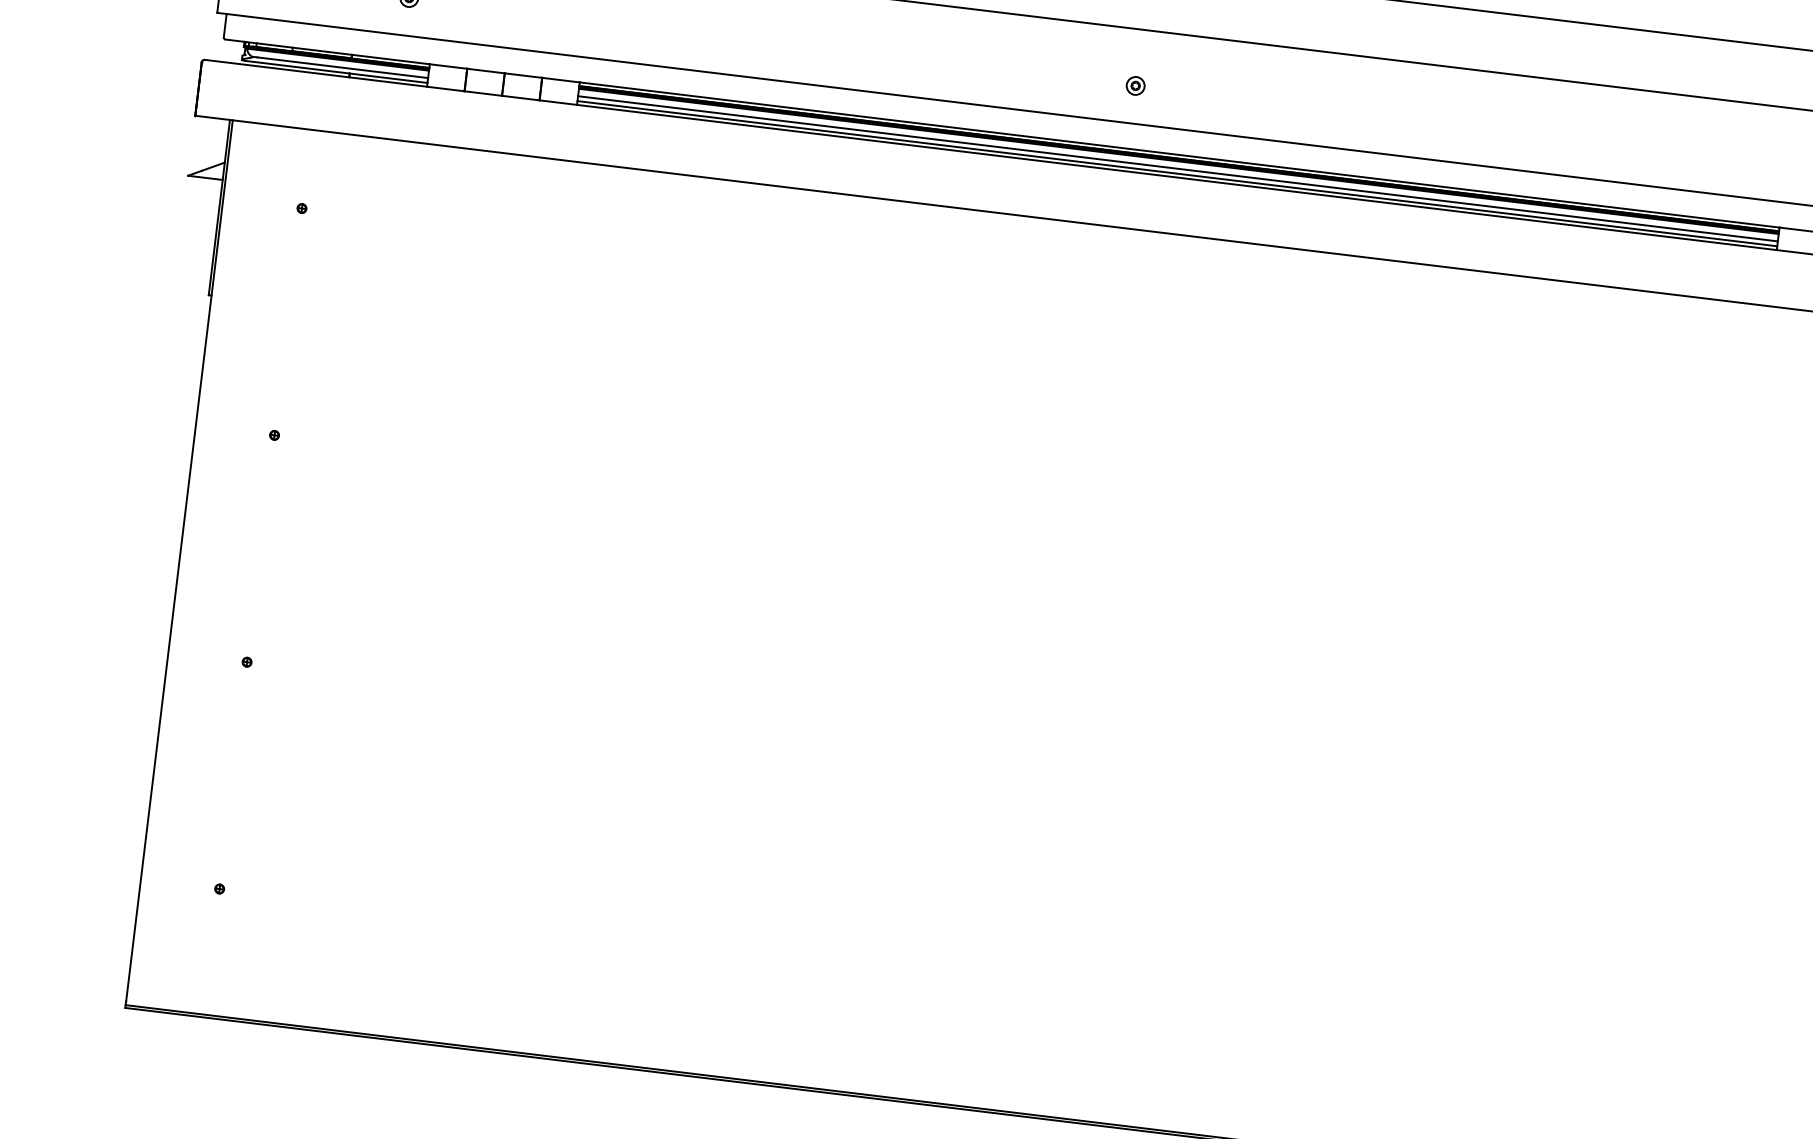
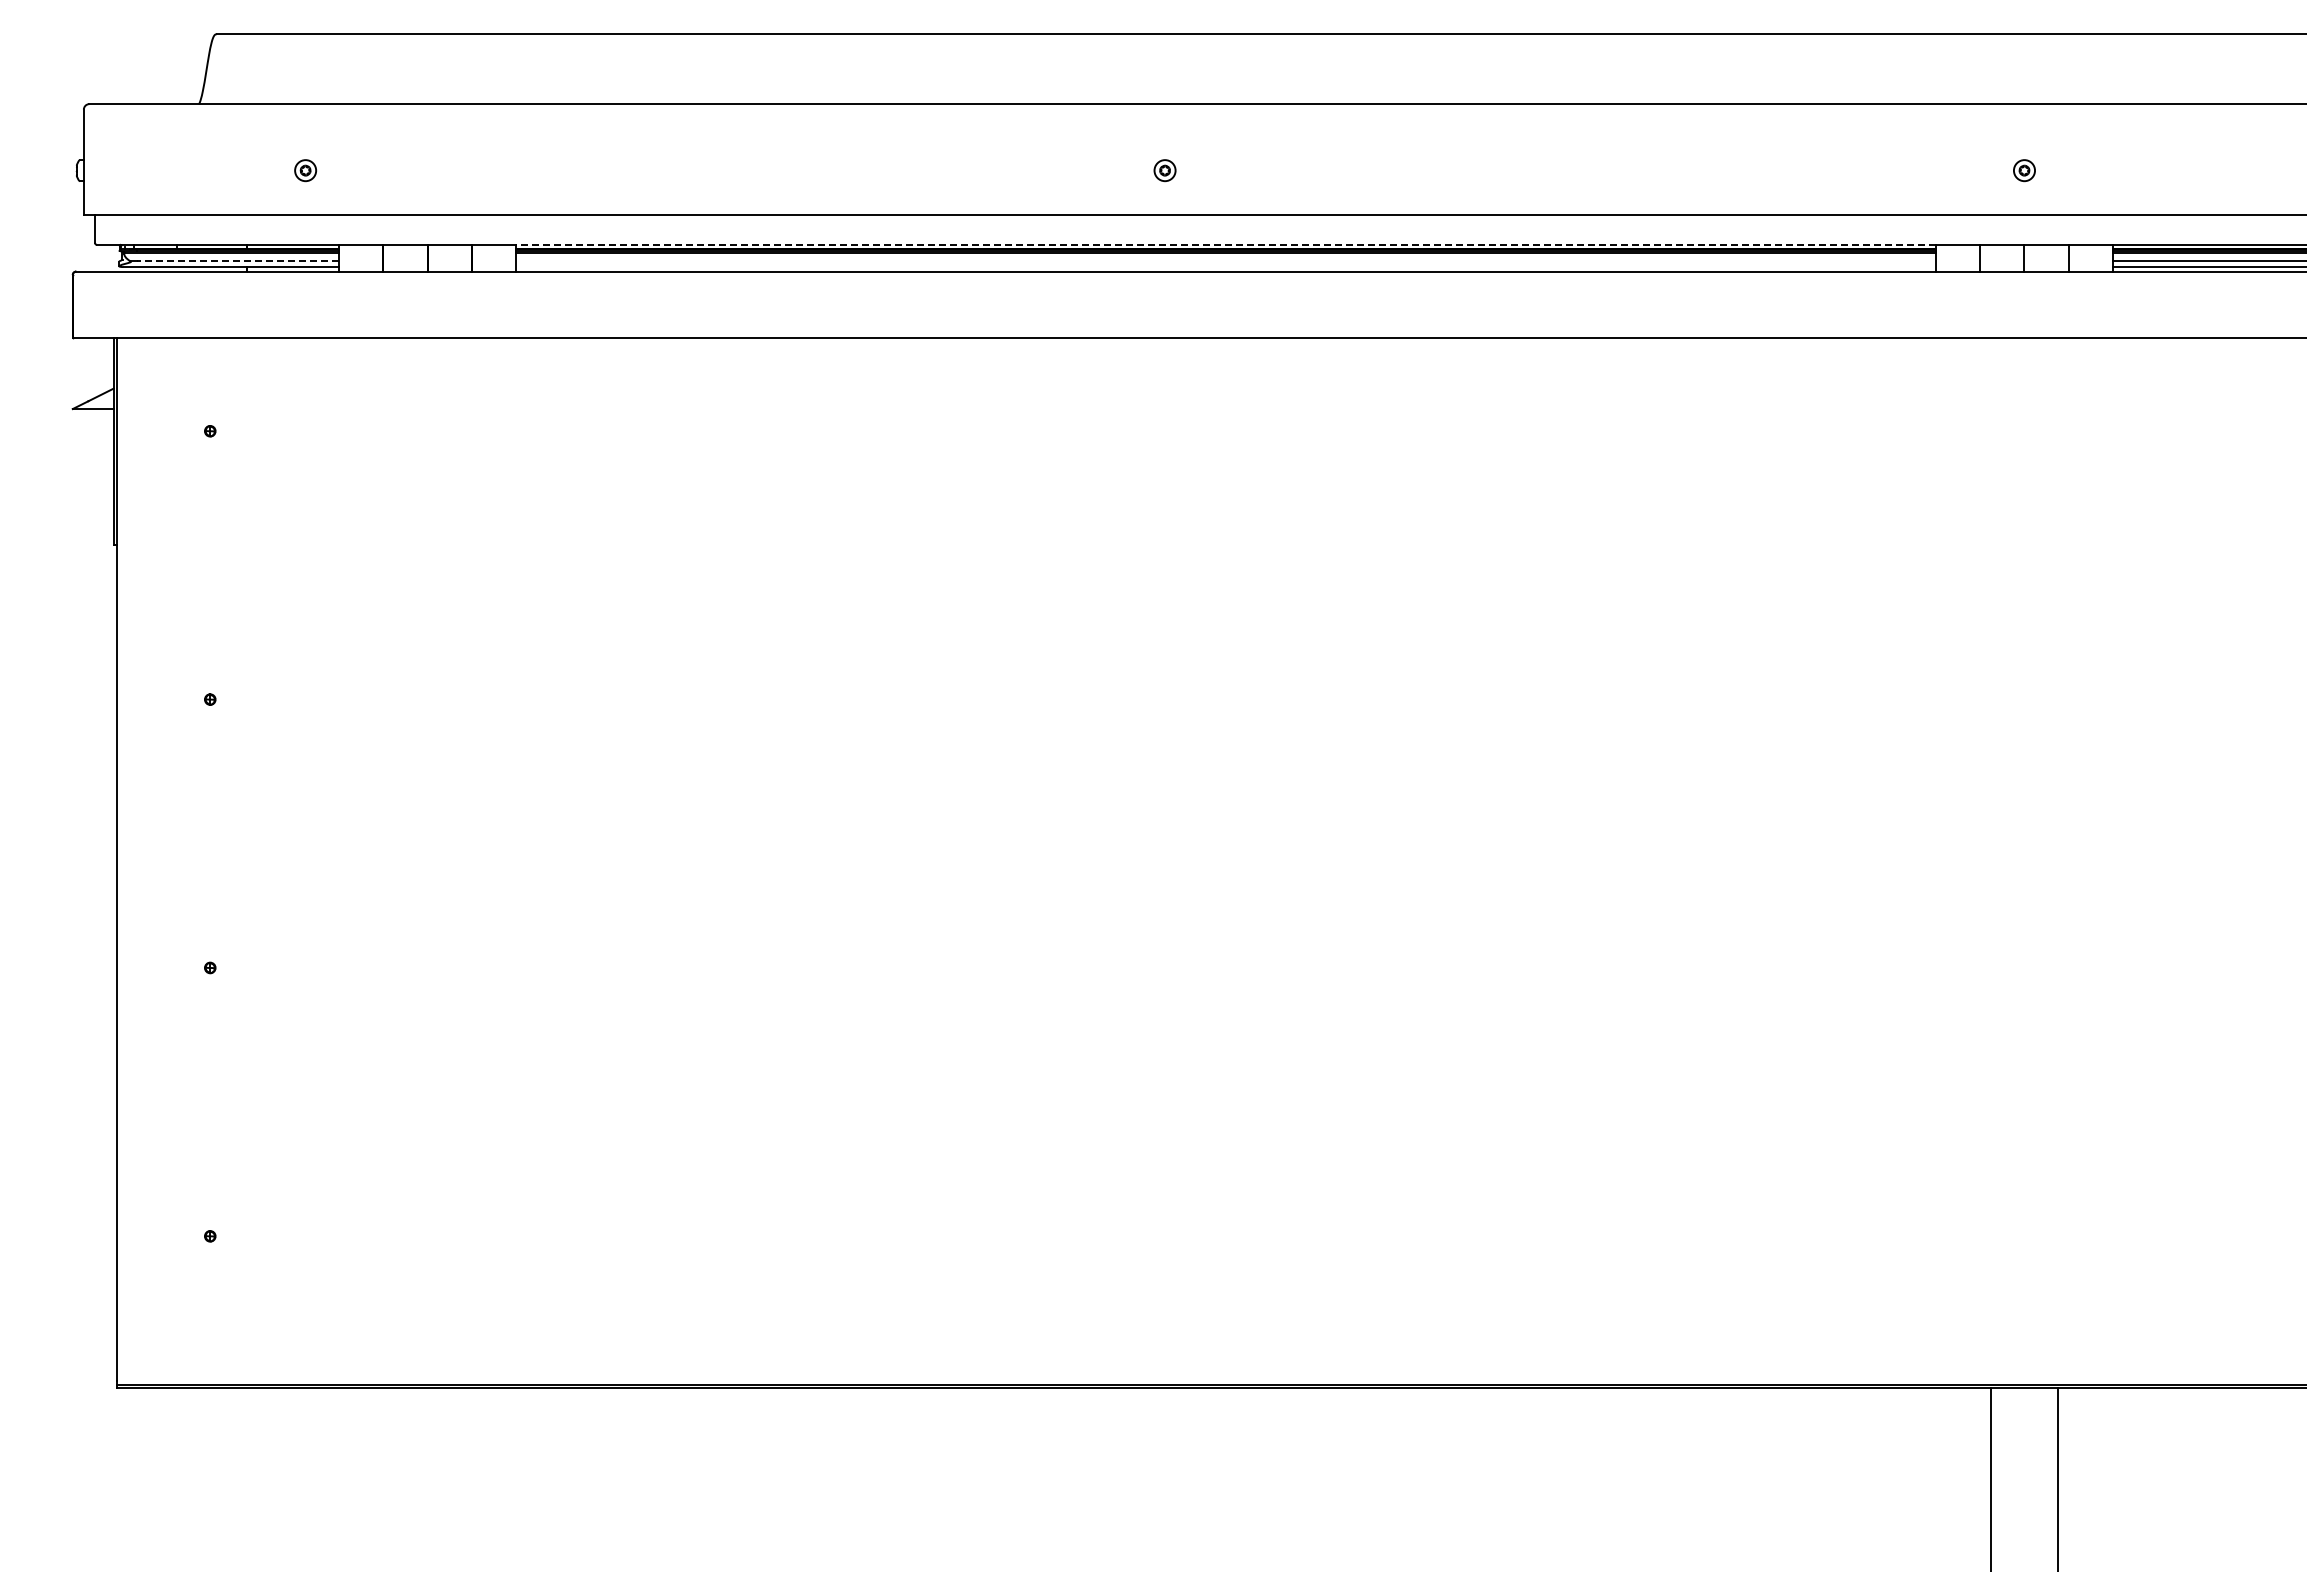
line: (342, 67) -> (237, 261), solid -> dashed
line: (1180, 154) -> (1226, 244), solid -> dashed
line: (1177, 168) -> (1225, 261), removed
line: (1176, 174) -> (1225, 267), removed

